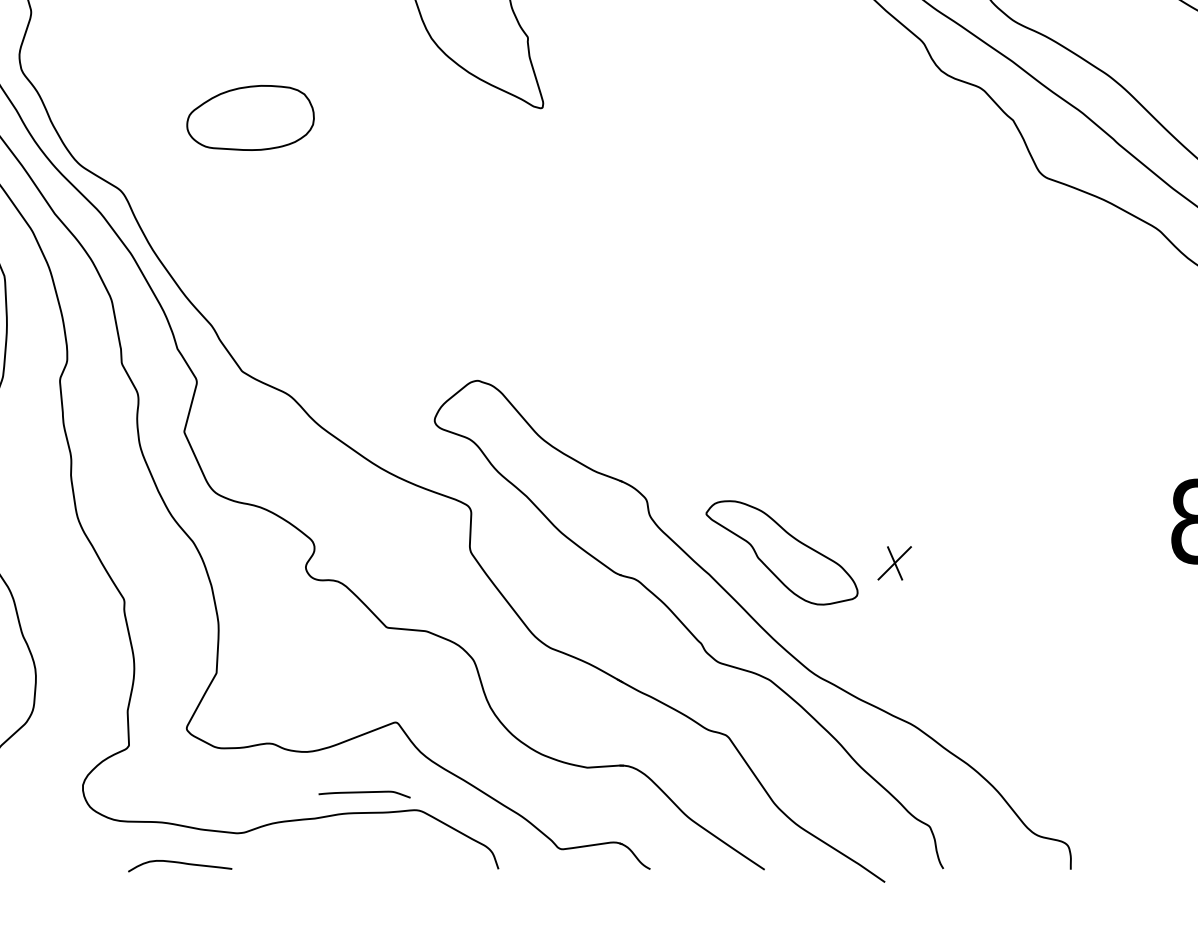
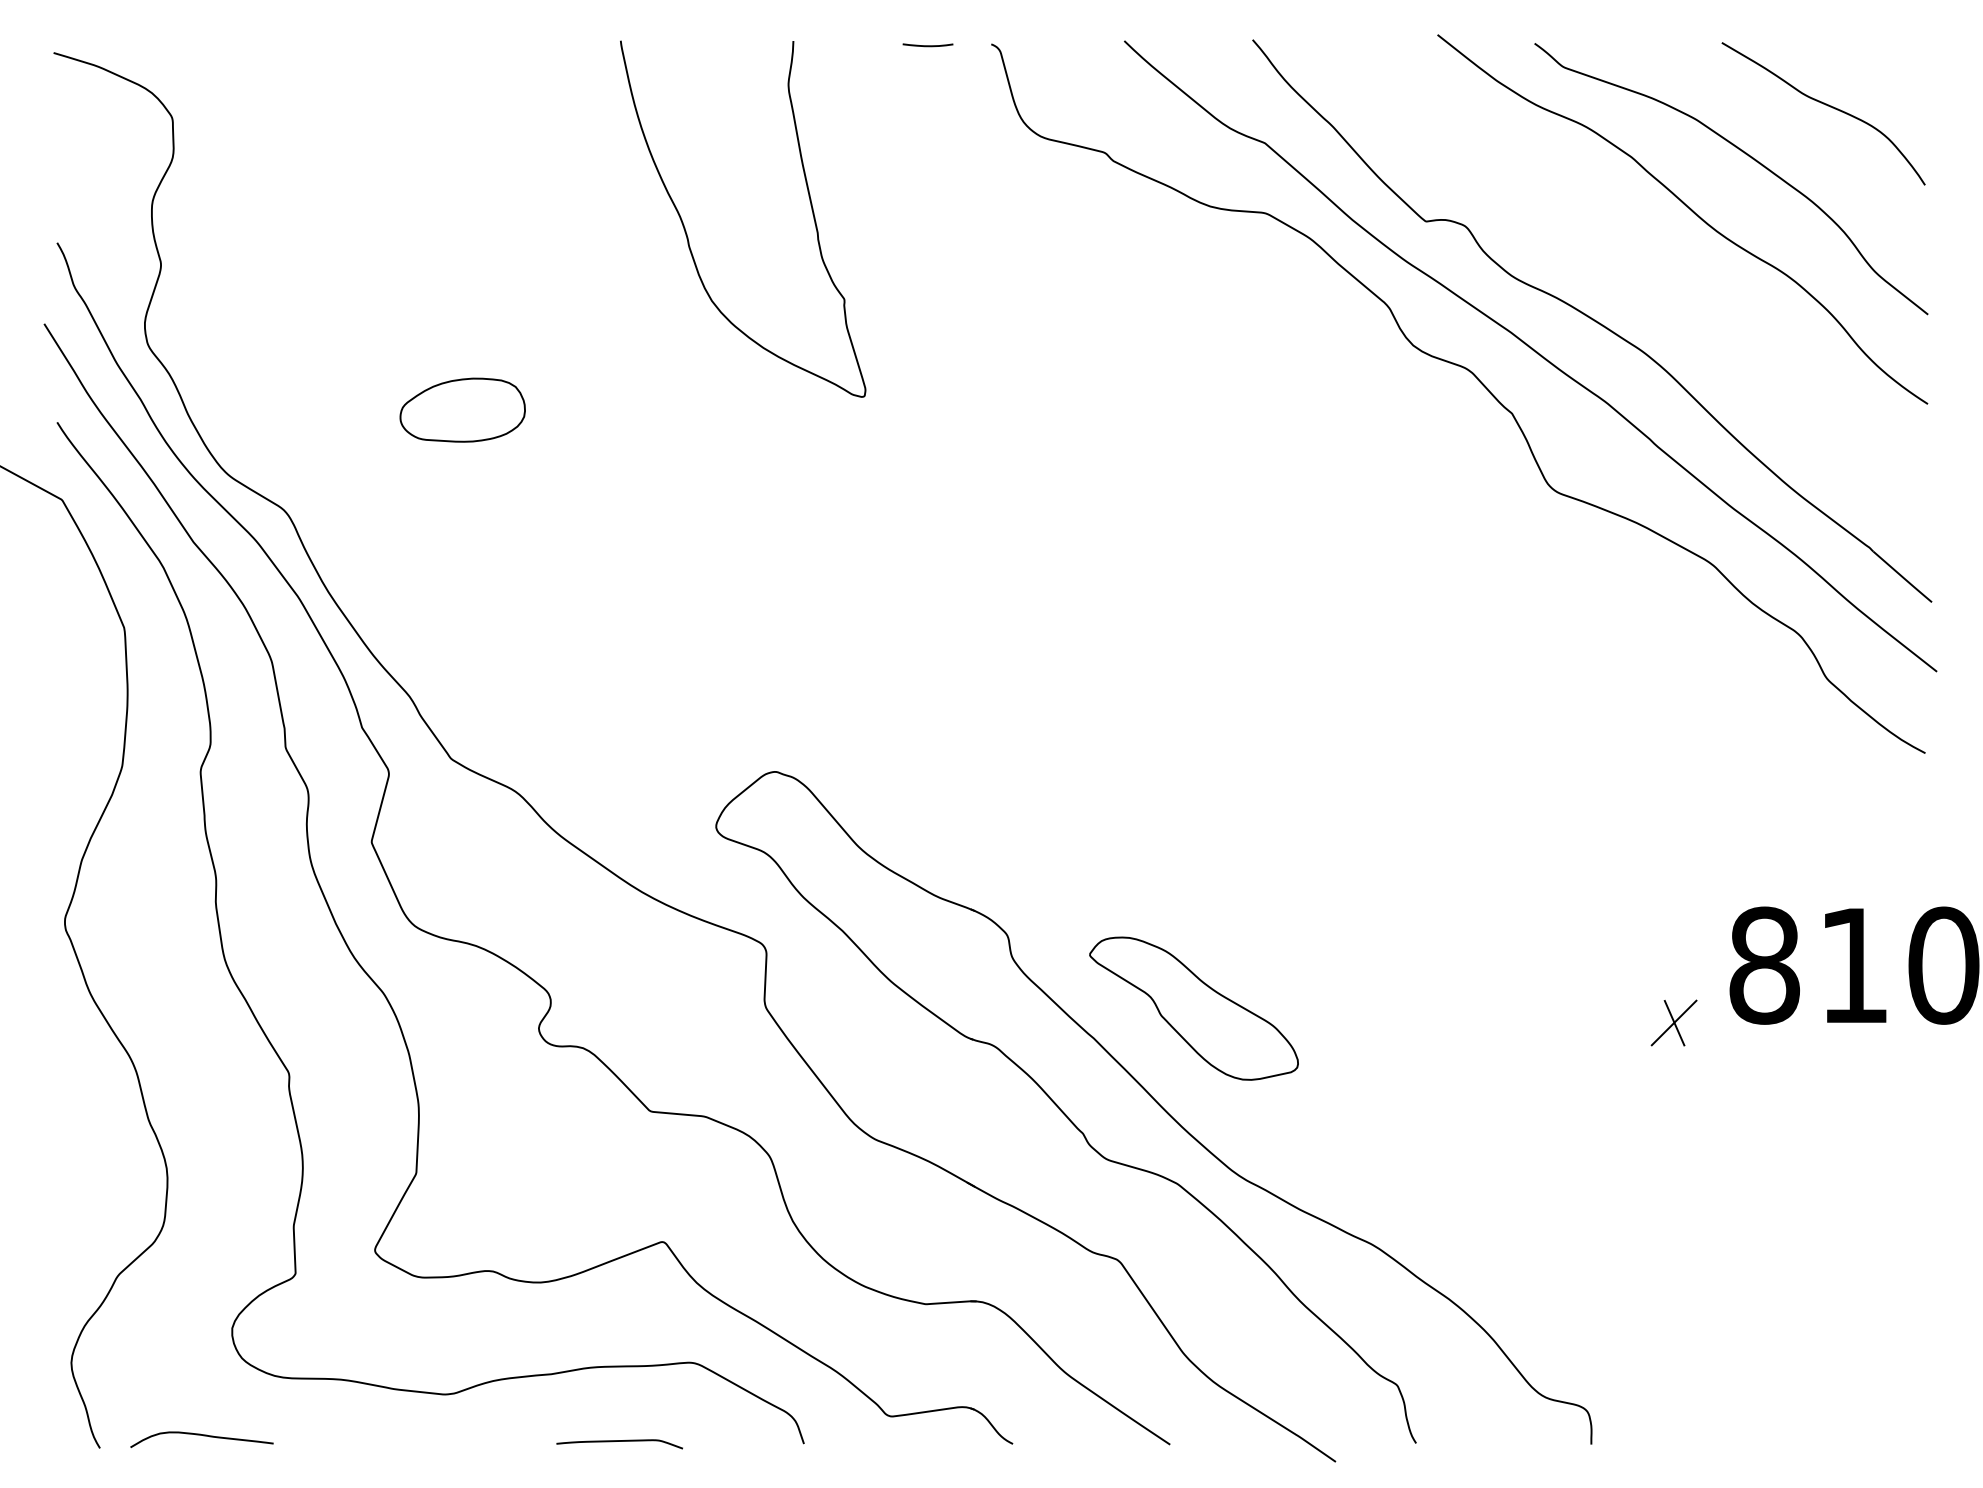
part: (250, 117) -> (462, 409), size x0.71
part: (894, 562) -> (1673, 1022), moved
curve: (364, 792) -> (619, 1441), moved
curve: (181, 863) -> (203, 1436), moved

